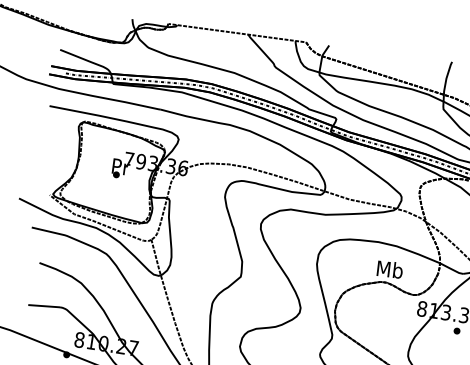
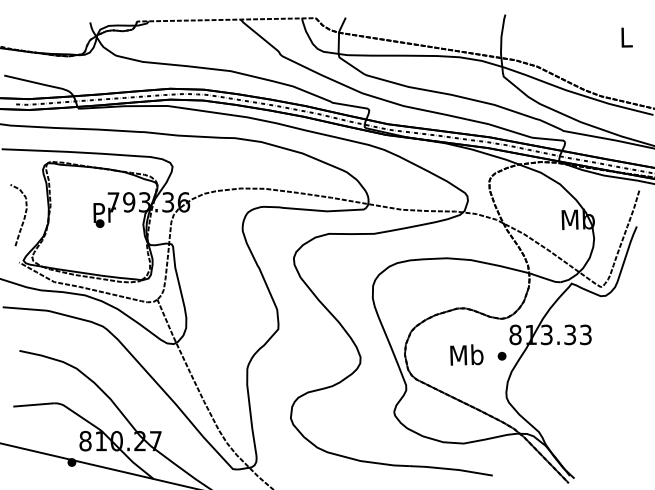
curve: (58, 161) -> (23, 217), added
text: (389, 269) -> (466, 354), moved
part: (456, 330) -> (501, 355), moved

